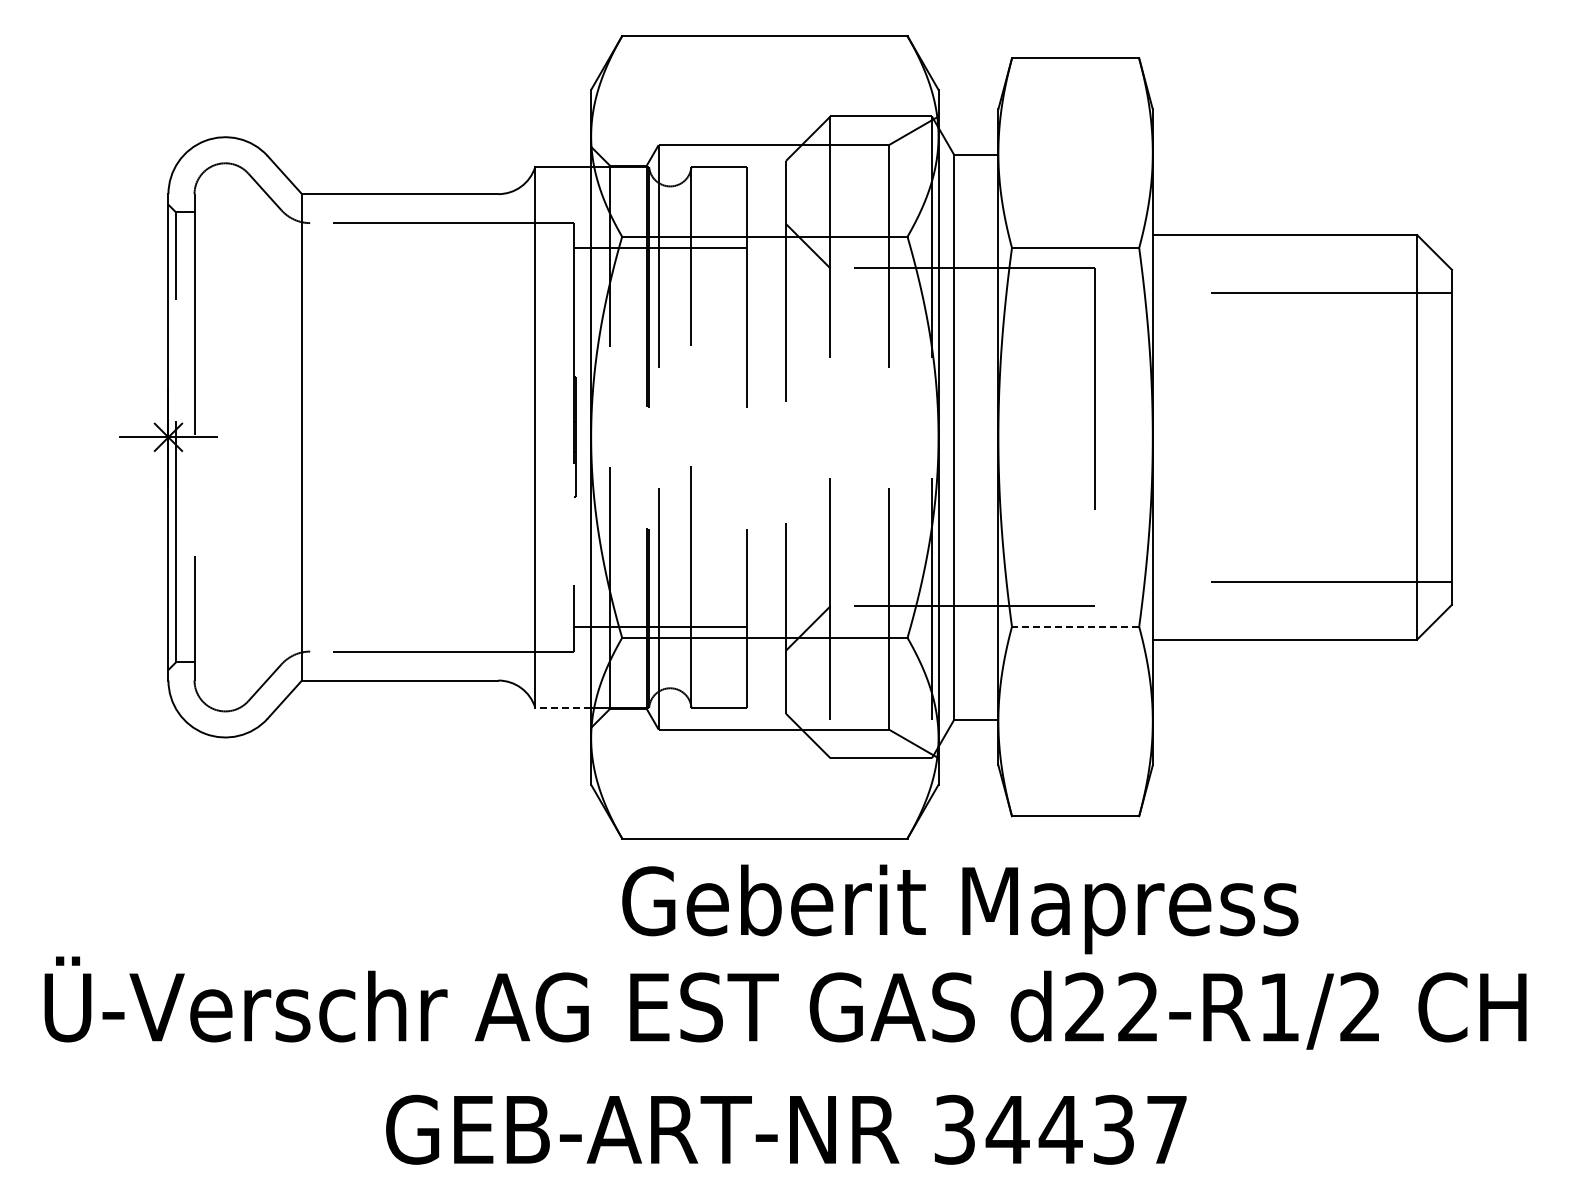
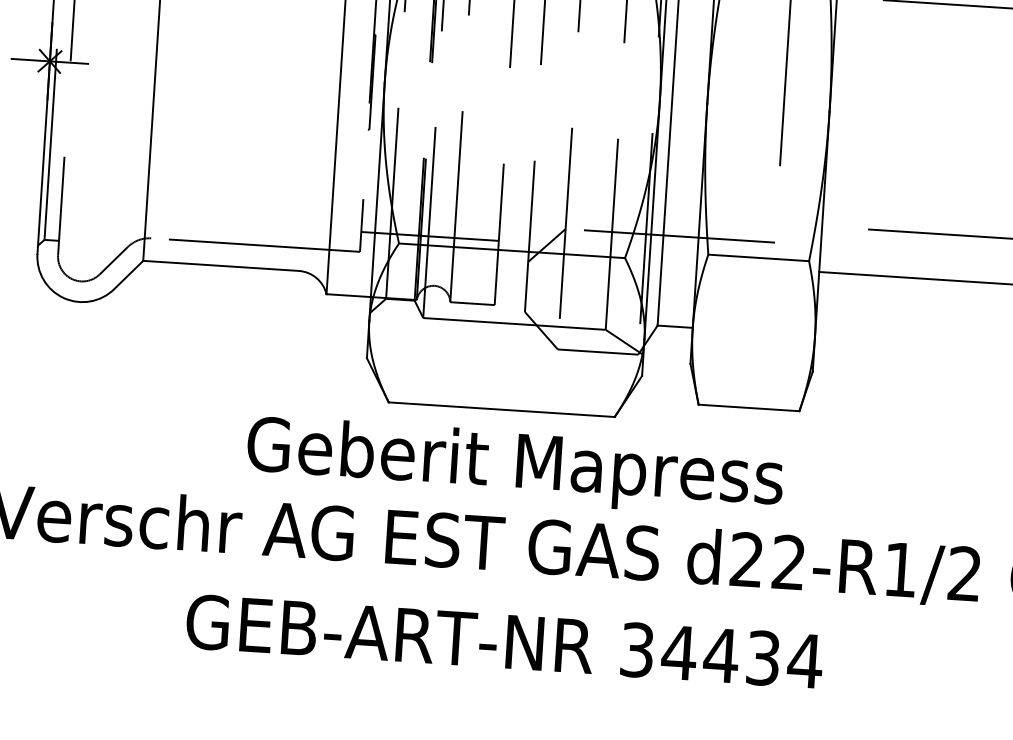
line: (1075, 626) -> (758, 257), dashed -> solid
line: (563, 707) -> (348, 295), dashed -> solid
text: (960, 909) -> (515, 467), moved
text: (1166, 1129) -> (804, 660), 34437 -> 34434

